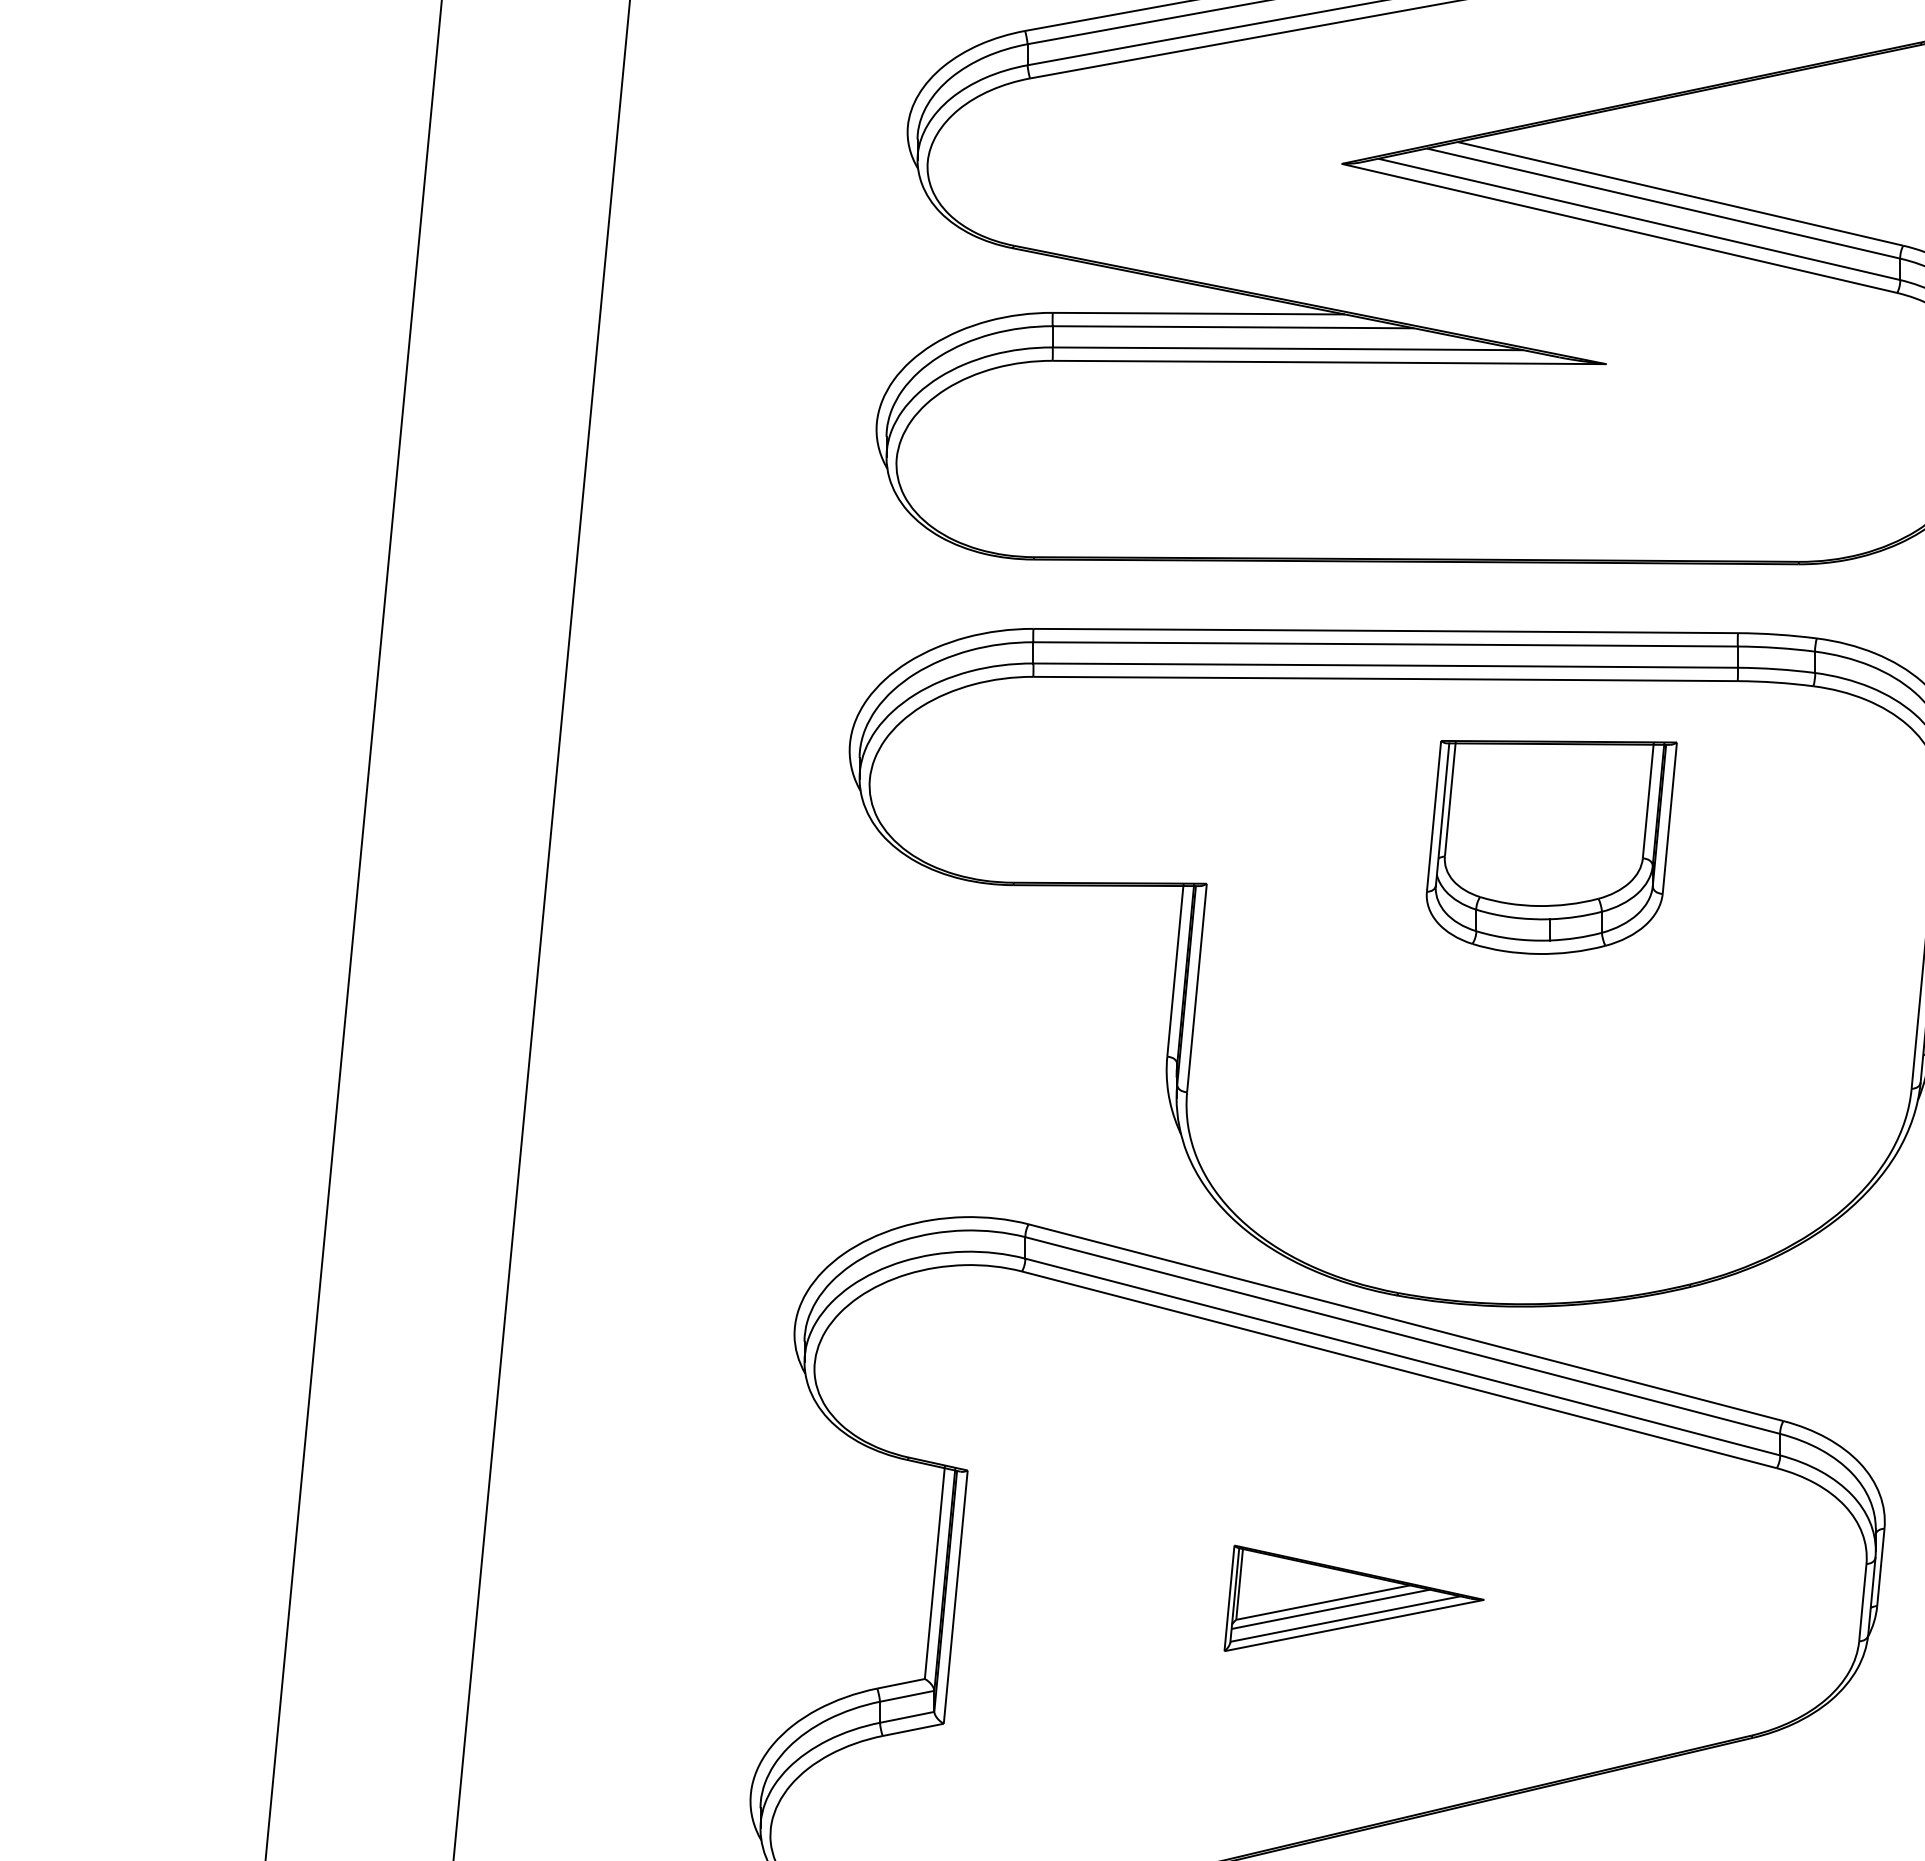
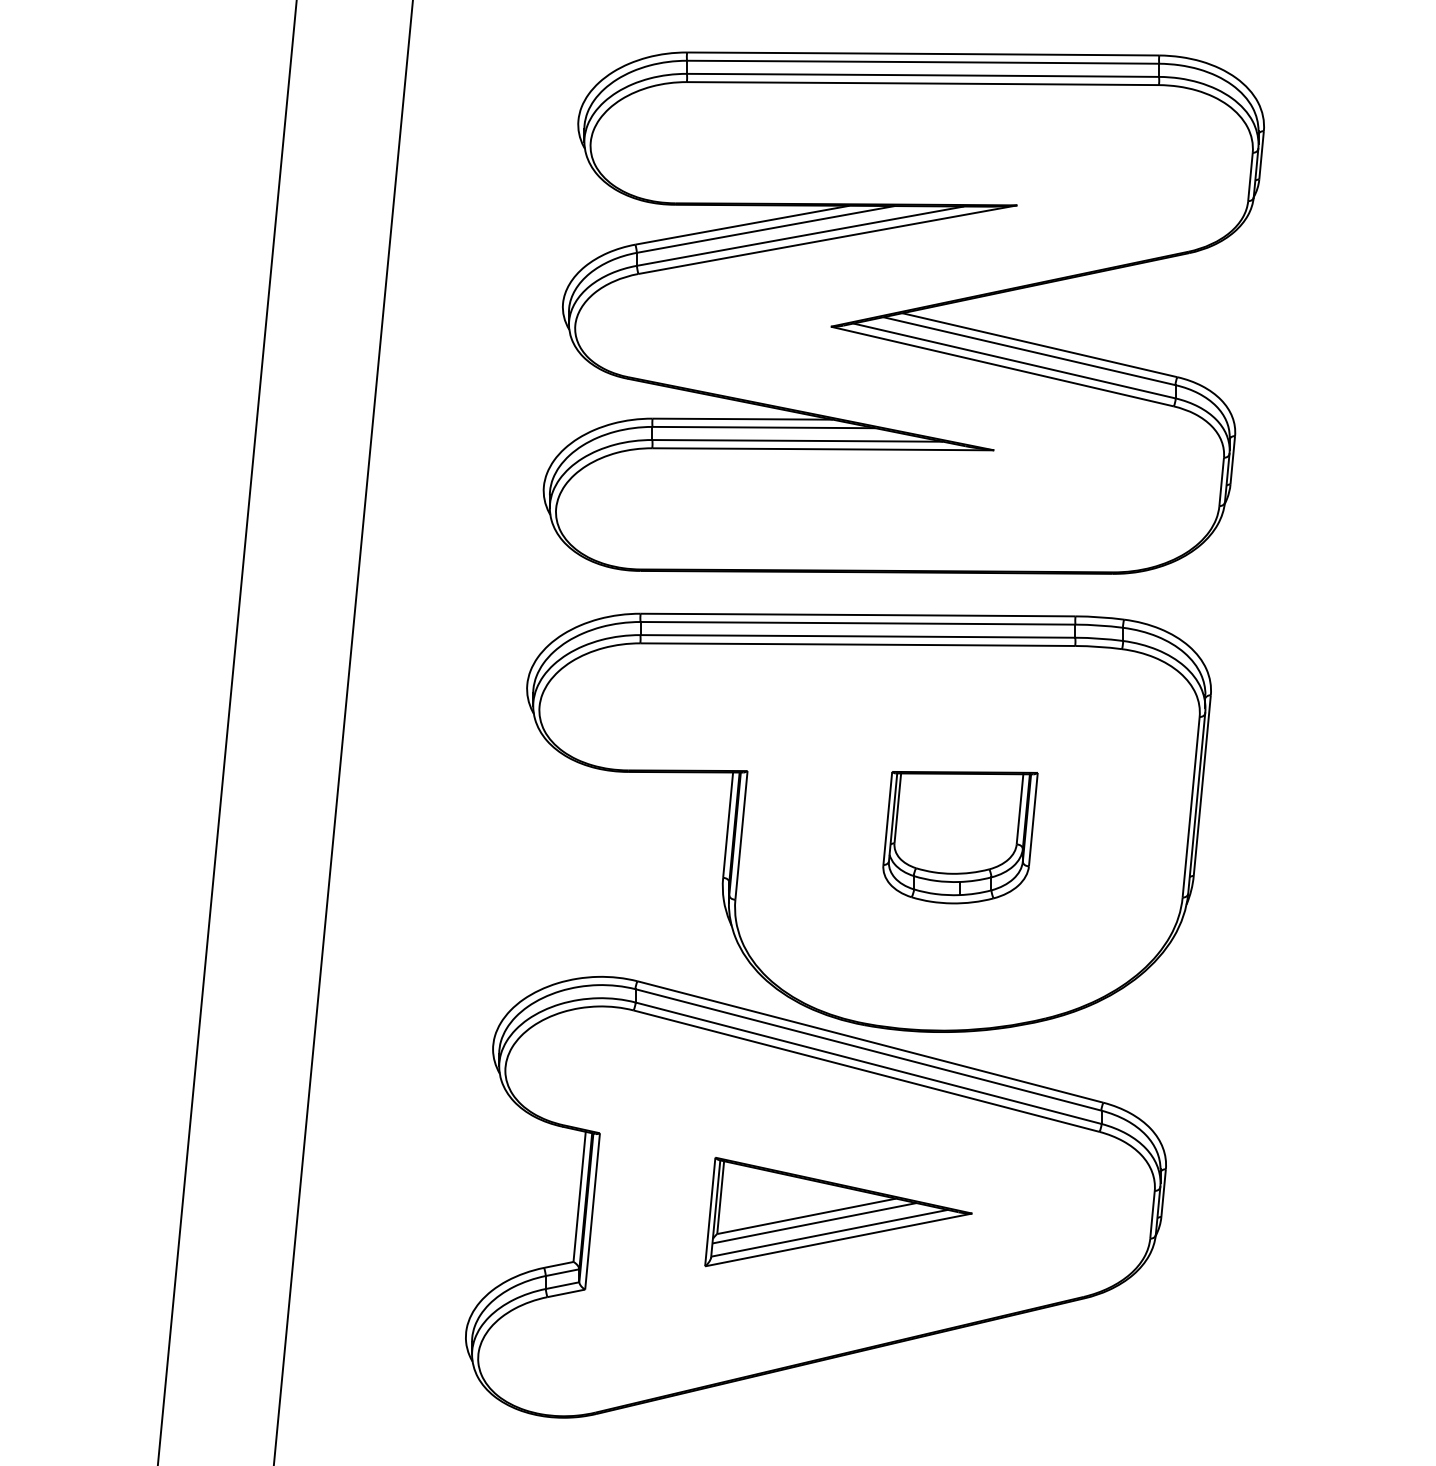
part: (1551, 847) -> (960, 837), moved
part: (1354, 1598) -> (838, 1212), size x1.67

